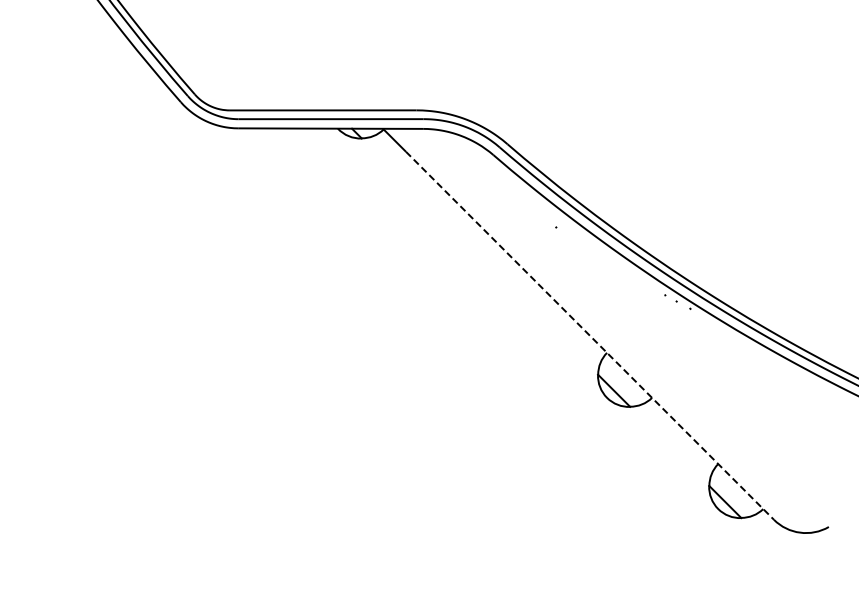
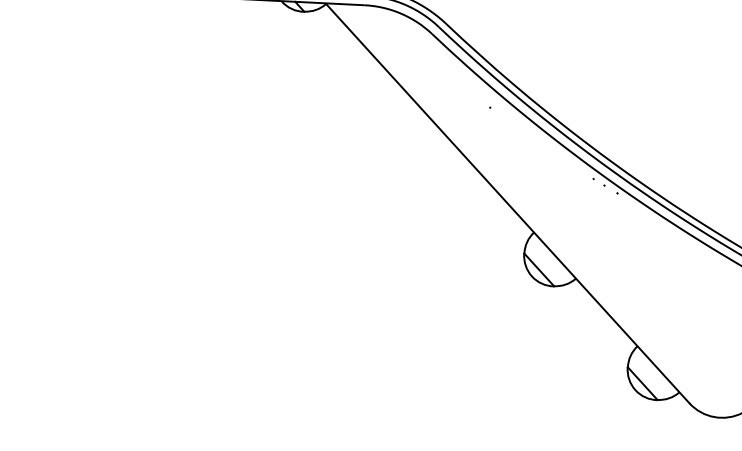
line: (590, 336) -> (518, 215), dashed -> solid

